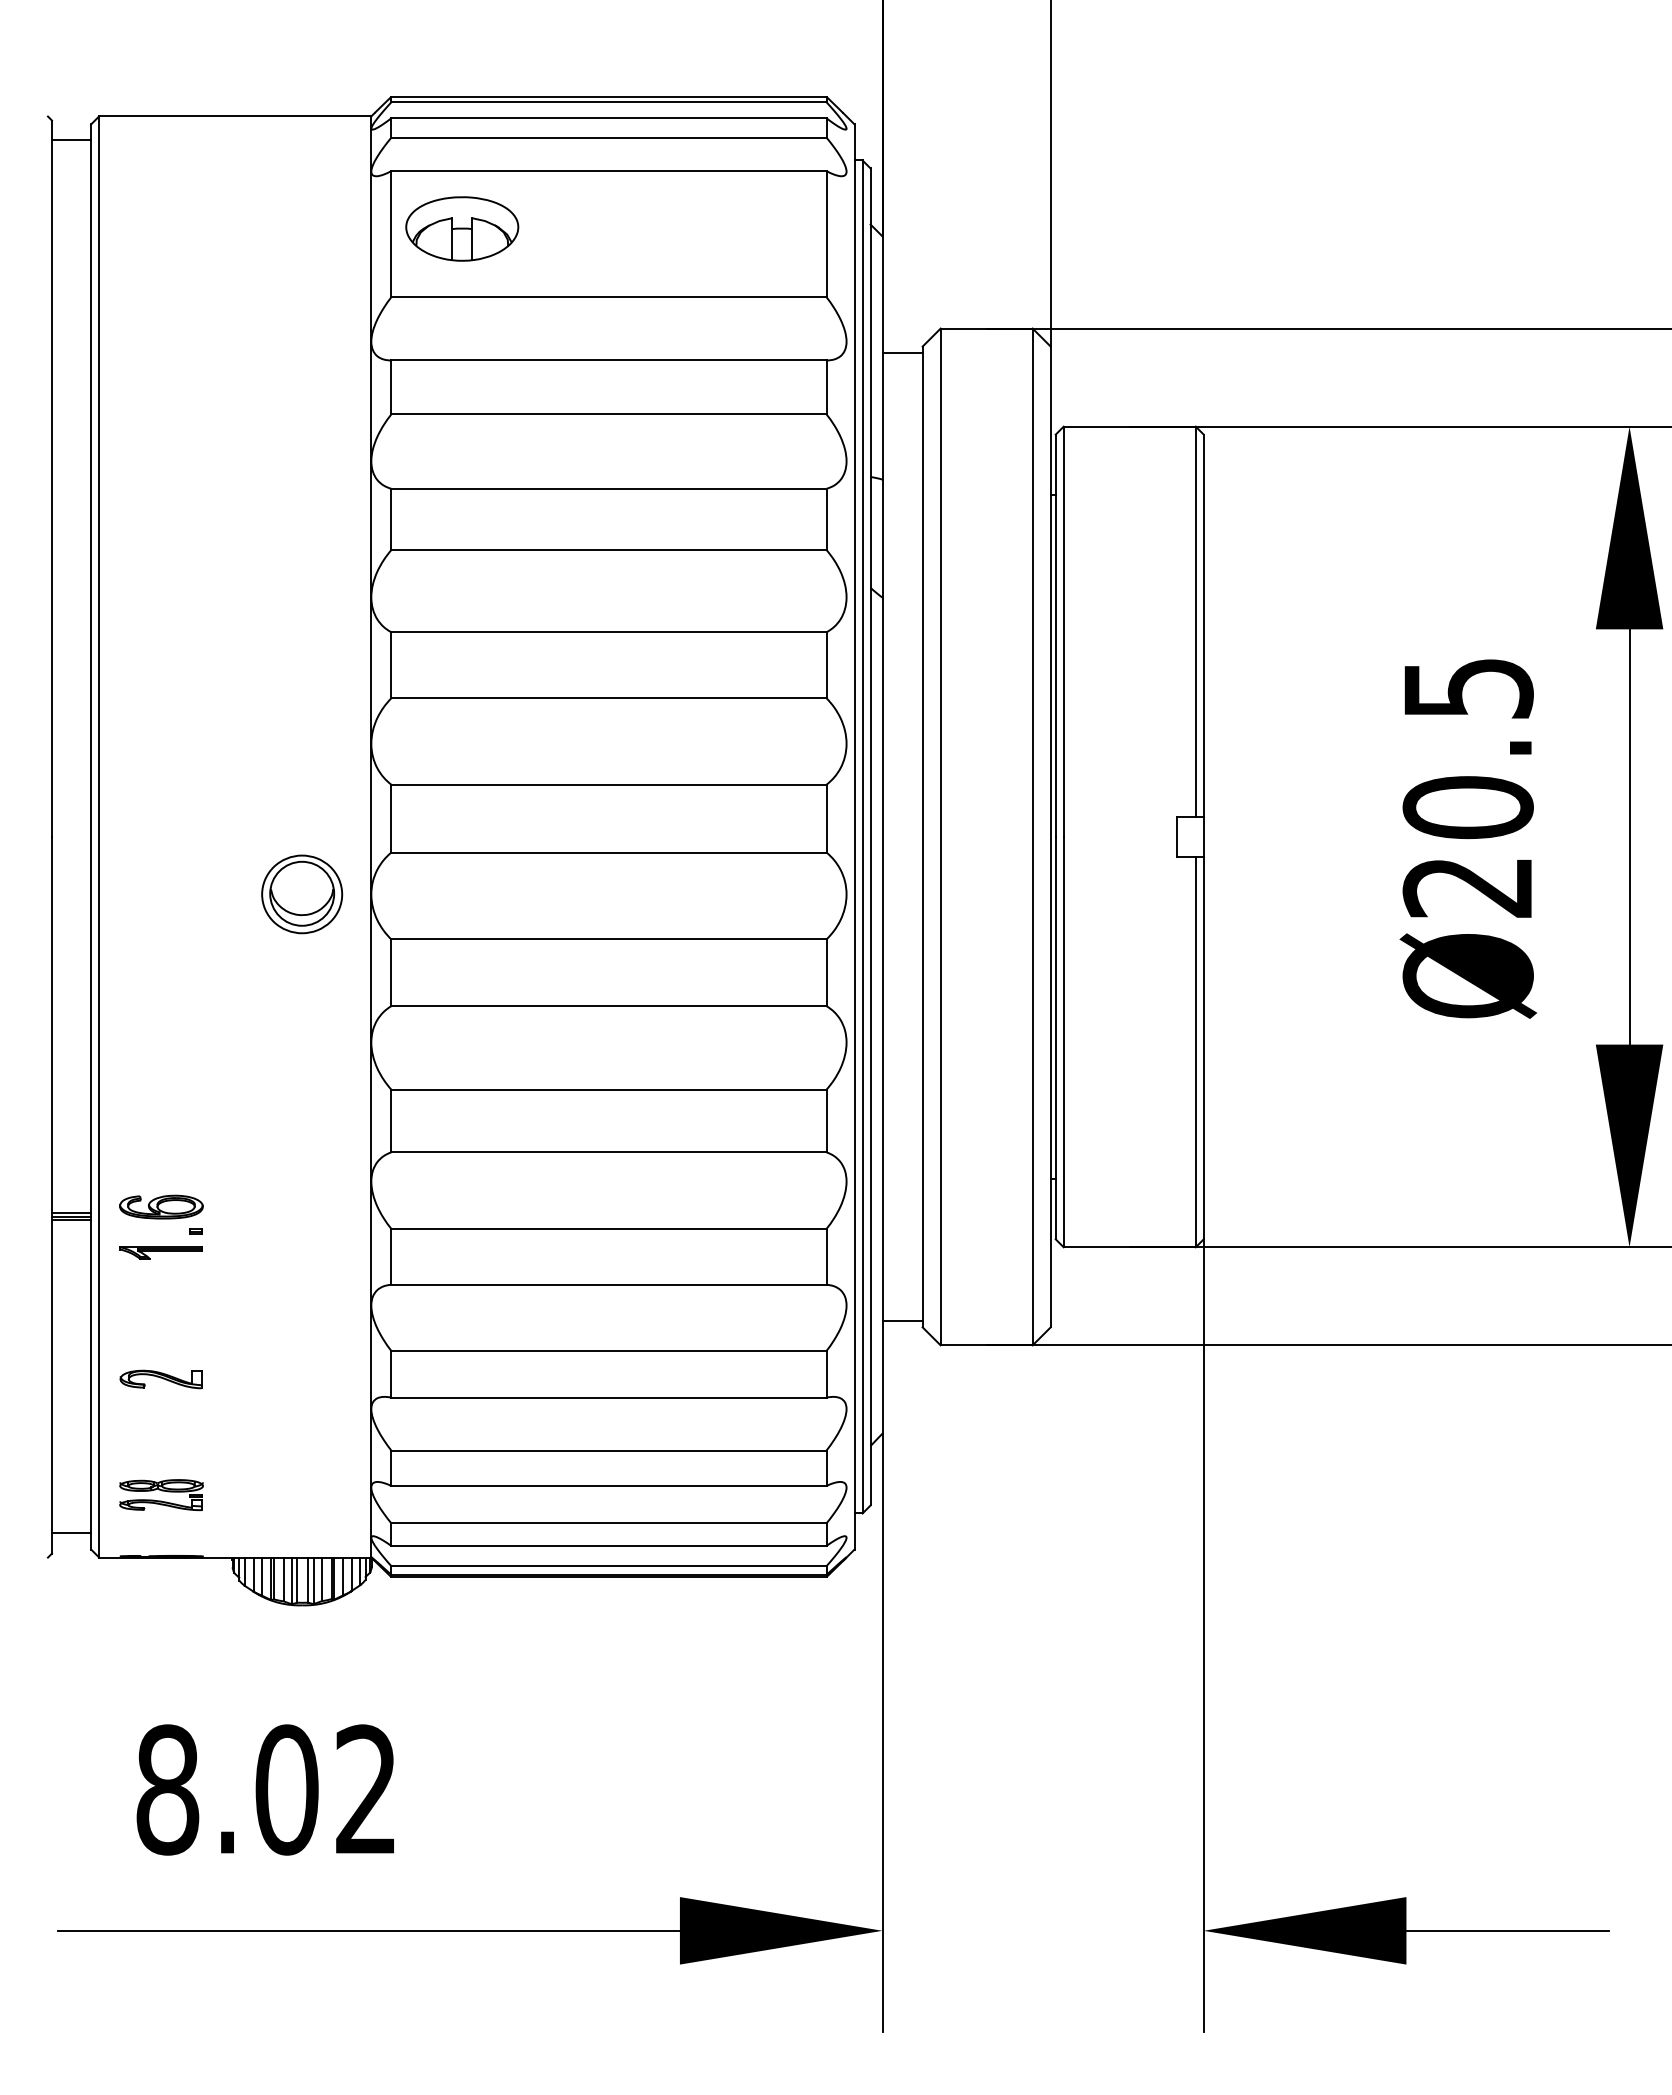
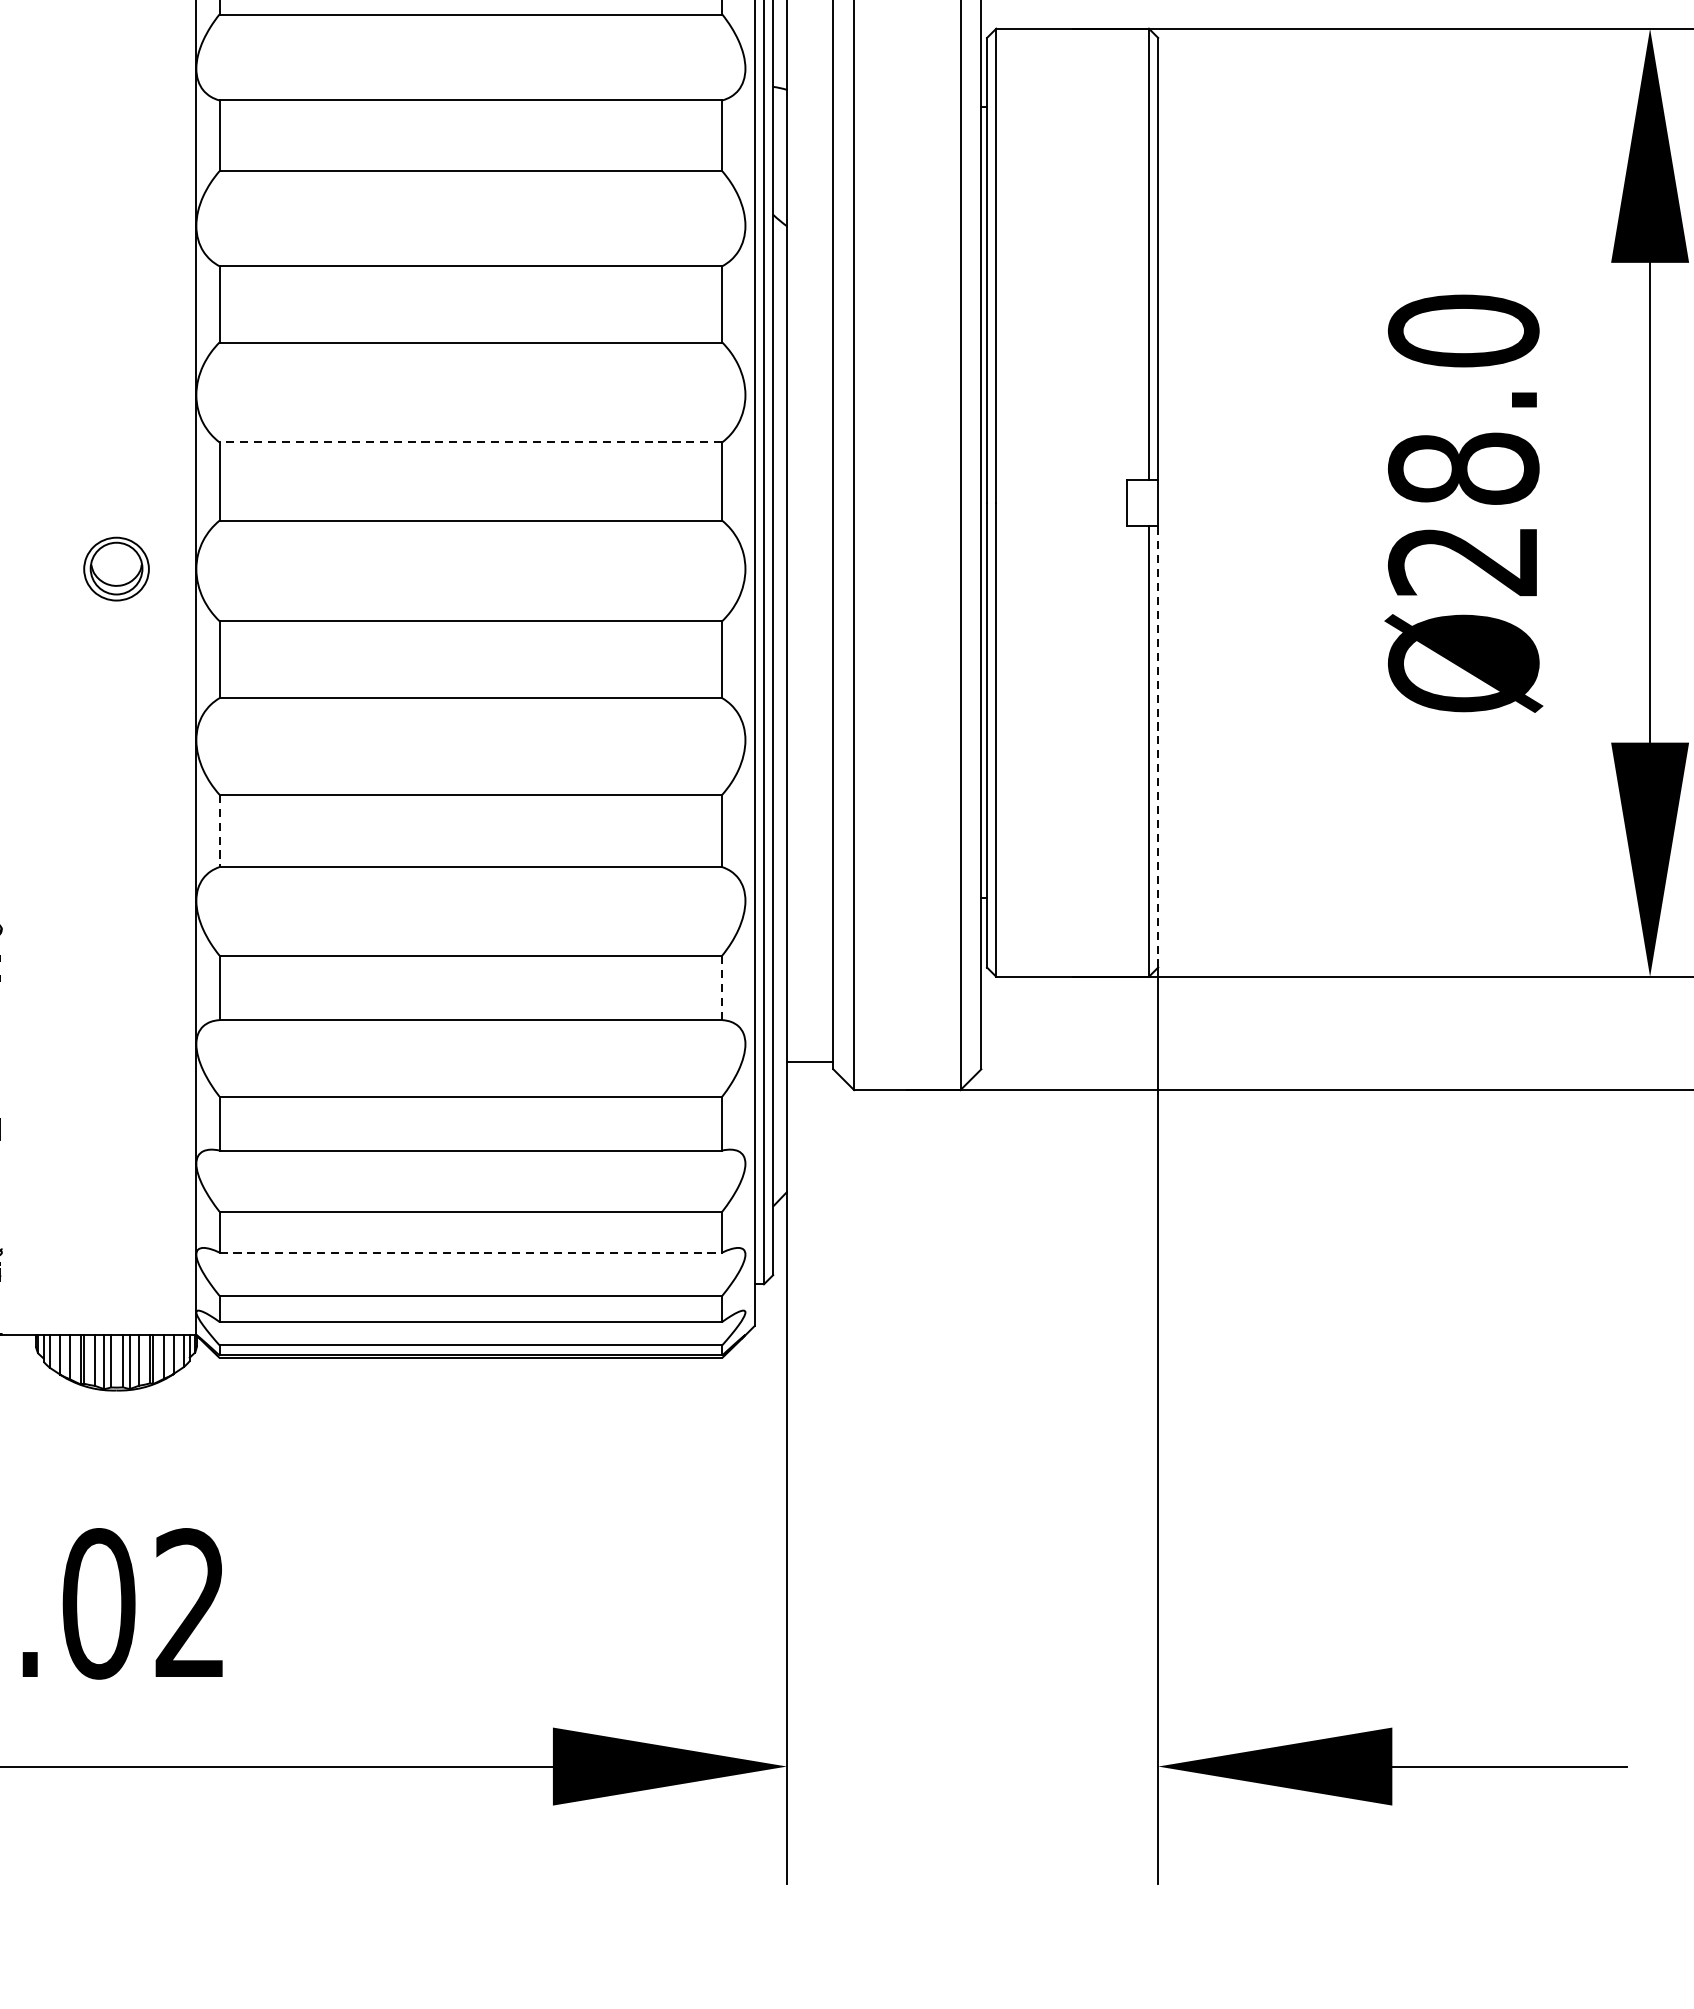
text: (1467, 747) -> (1462, 399), Ø20.5 -> Ø28.0
line: (608, 784) -> (470, 442), solid -> dashed
part: (302, 894) -> (116, 569), size x0.7
line: (1203, 1047) -> (1157, 745), solid -> dashed
line: (391, 1121) -> (219, 831), solid -> dashed
line: (826, 1256) -> (722, 987), solid -> dashed
line: (608, 1485) -> (470, 1252), solid -> dashed

